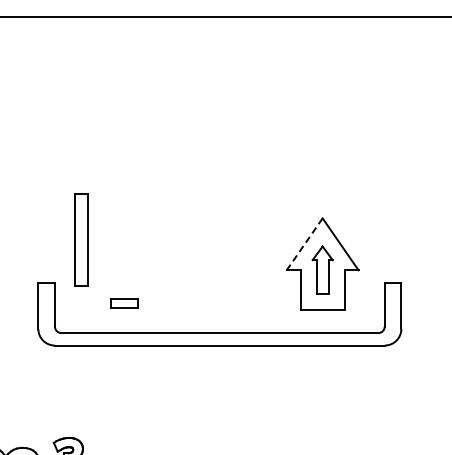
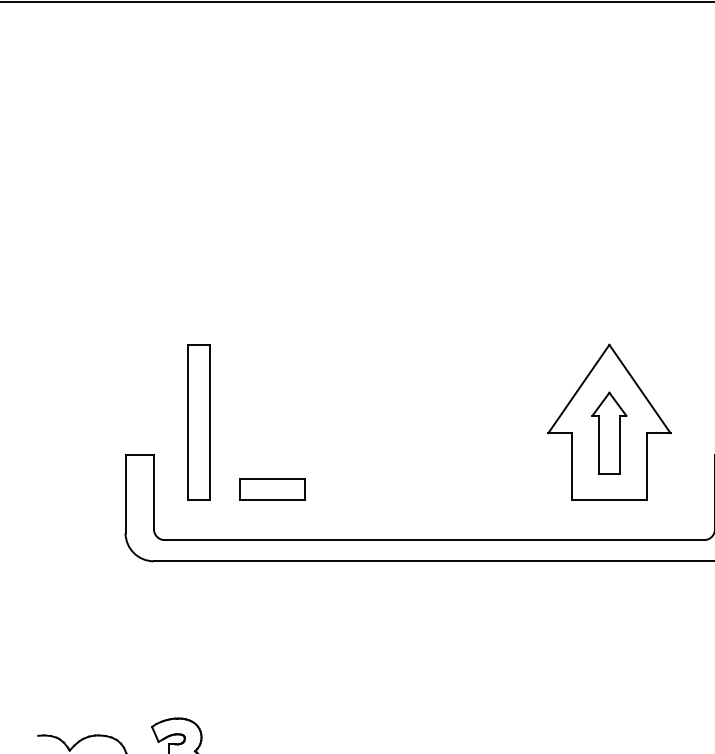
part: (81, 239) -> (199, 421), moved
line: (304, 244) -> (578, 389), dashed -> solid
part: (124, 303) -> (272, 489), size x1.43

